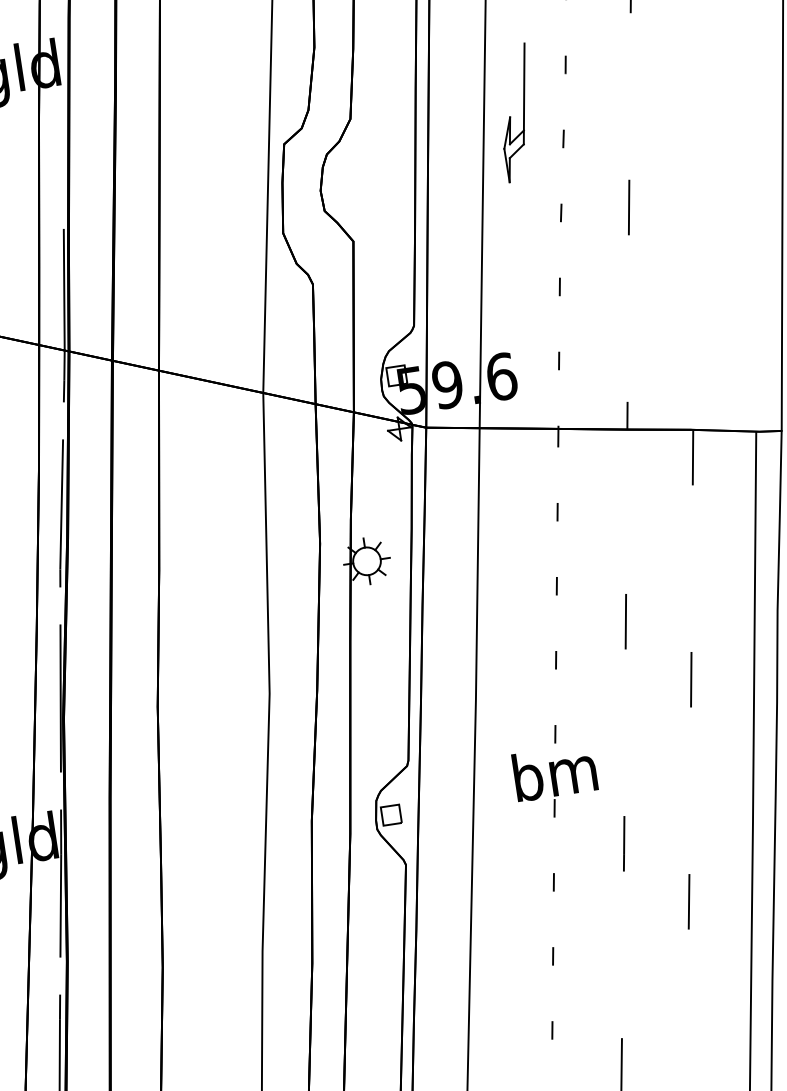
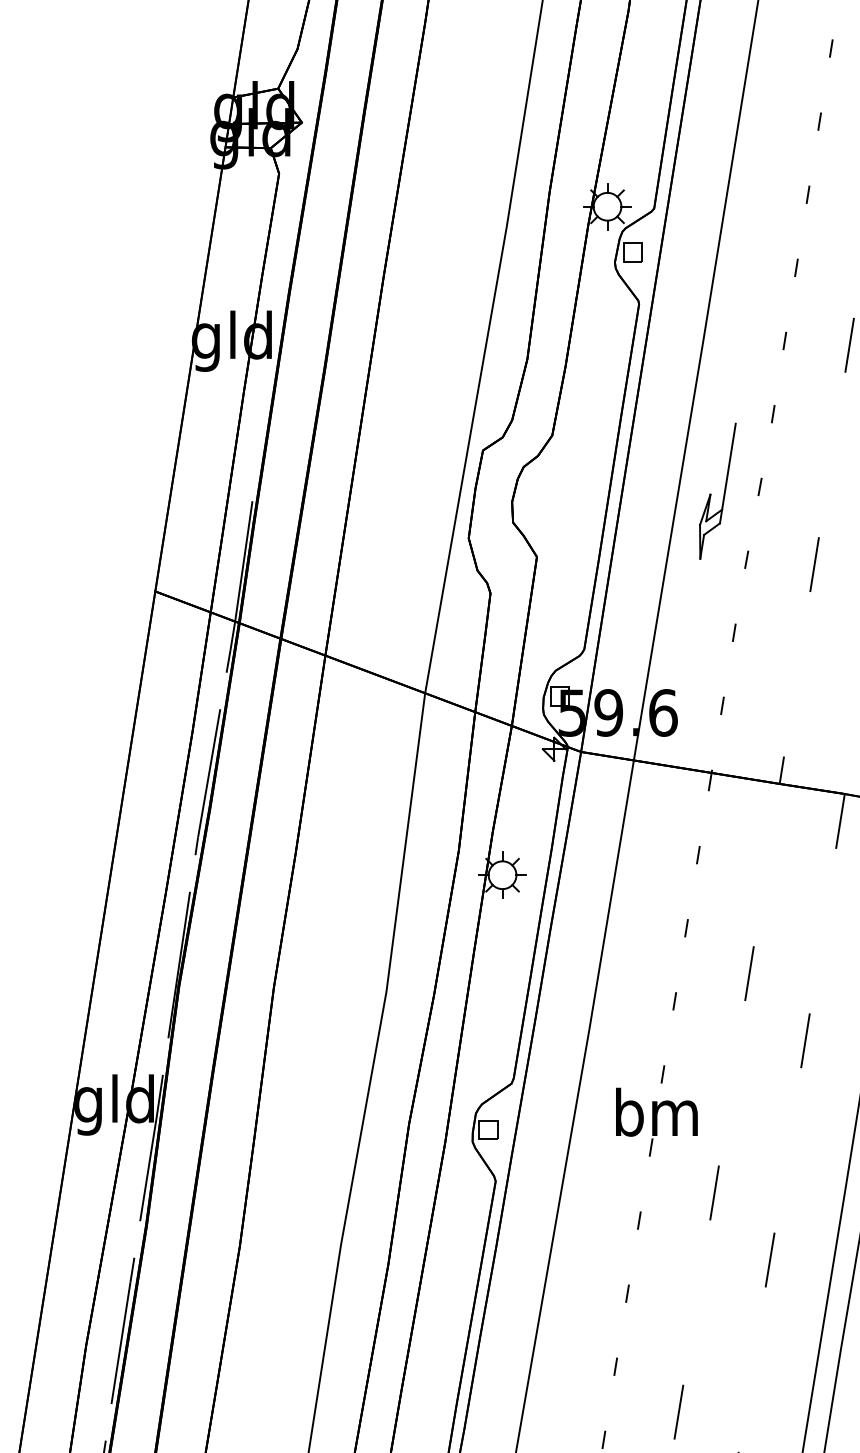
part: (522, 114) -> (723, 493), moved

